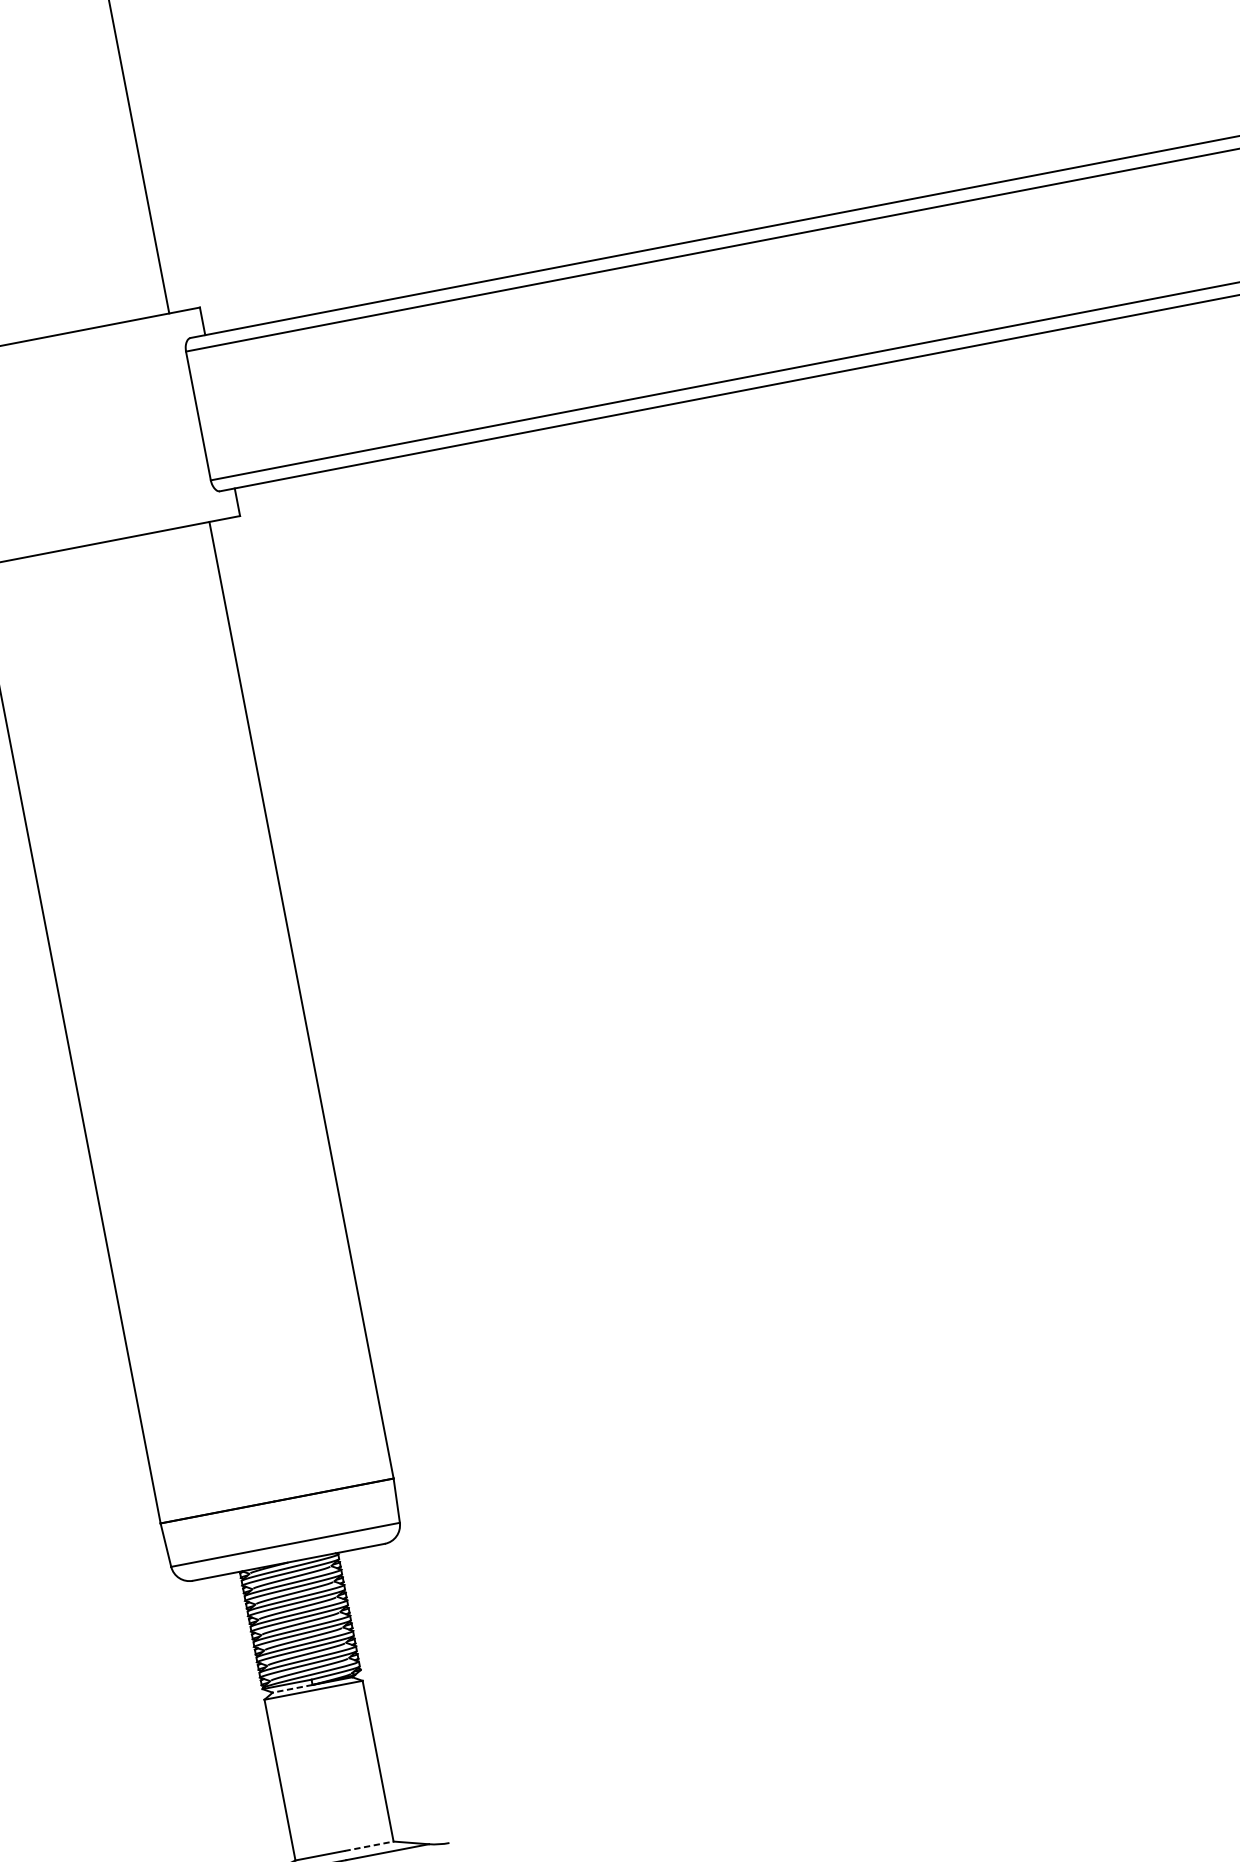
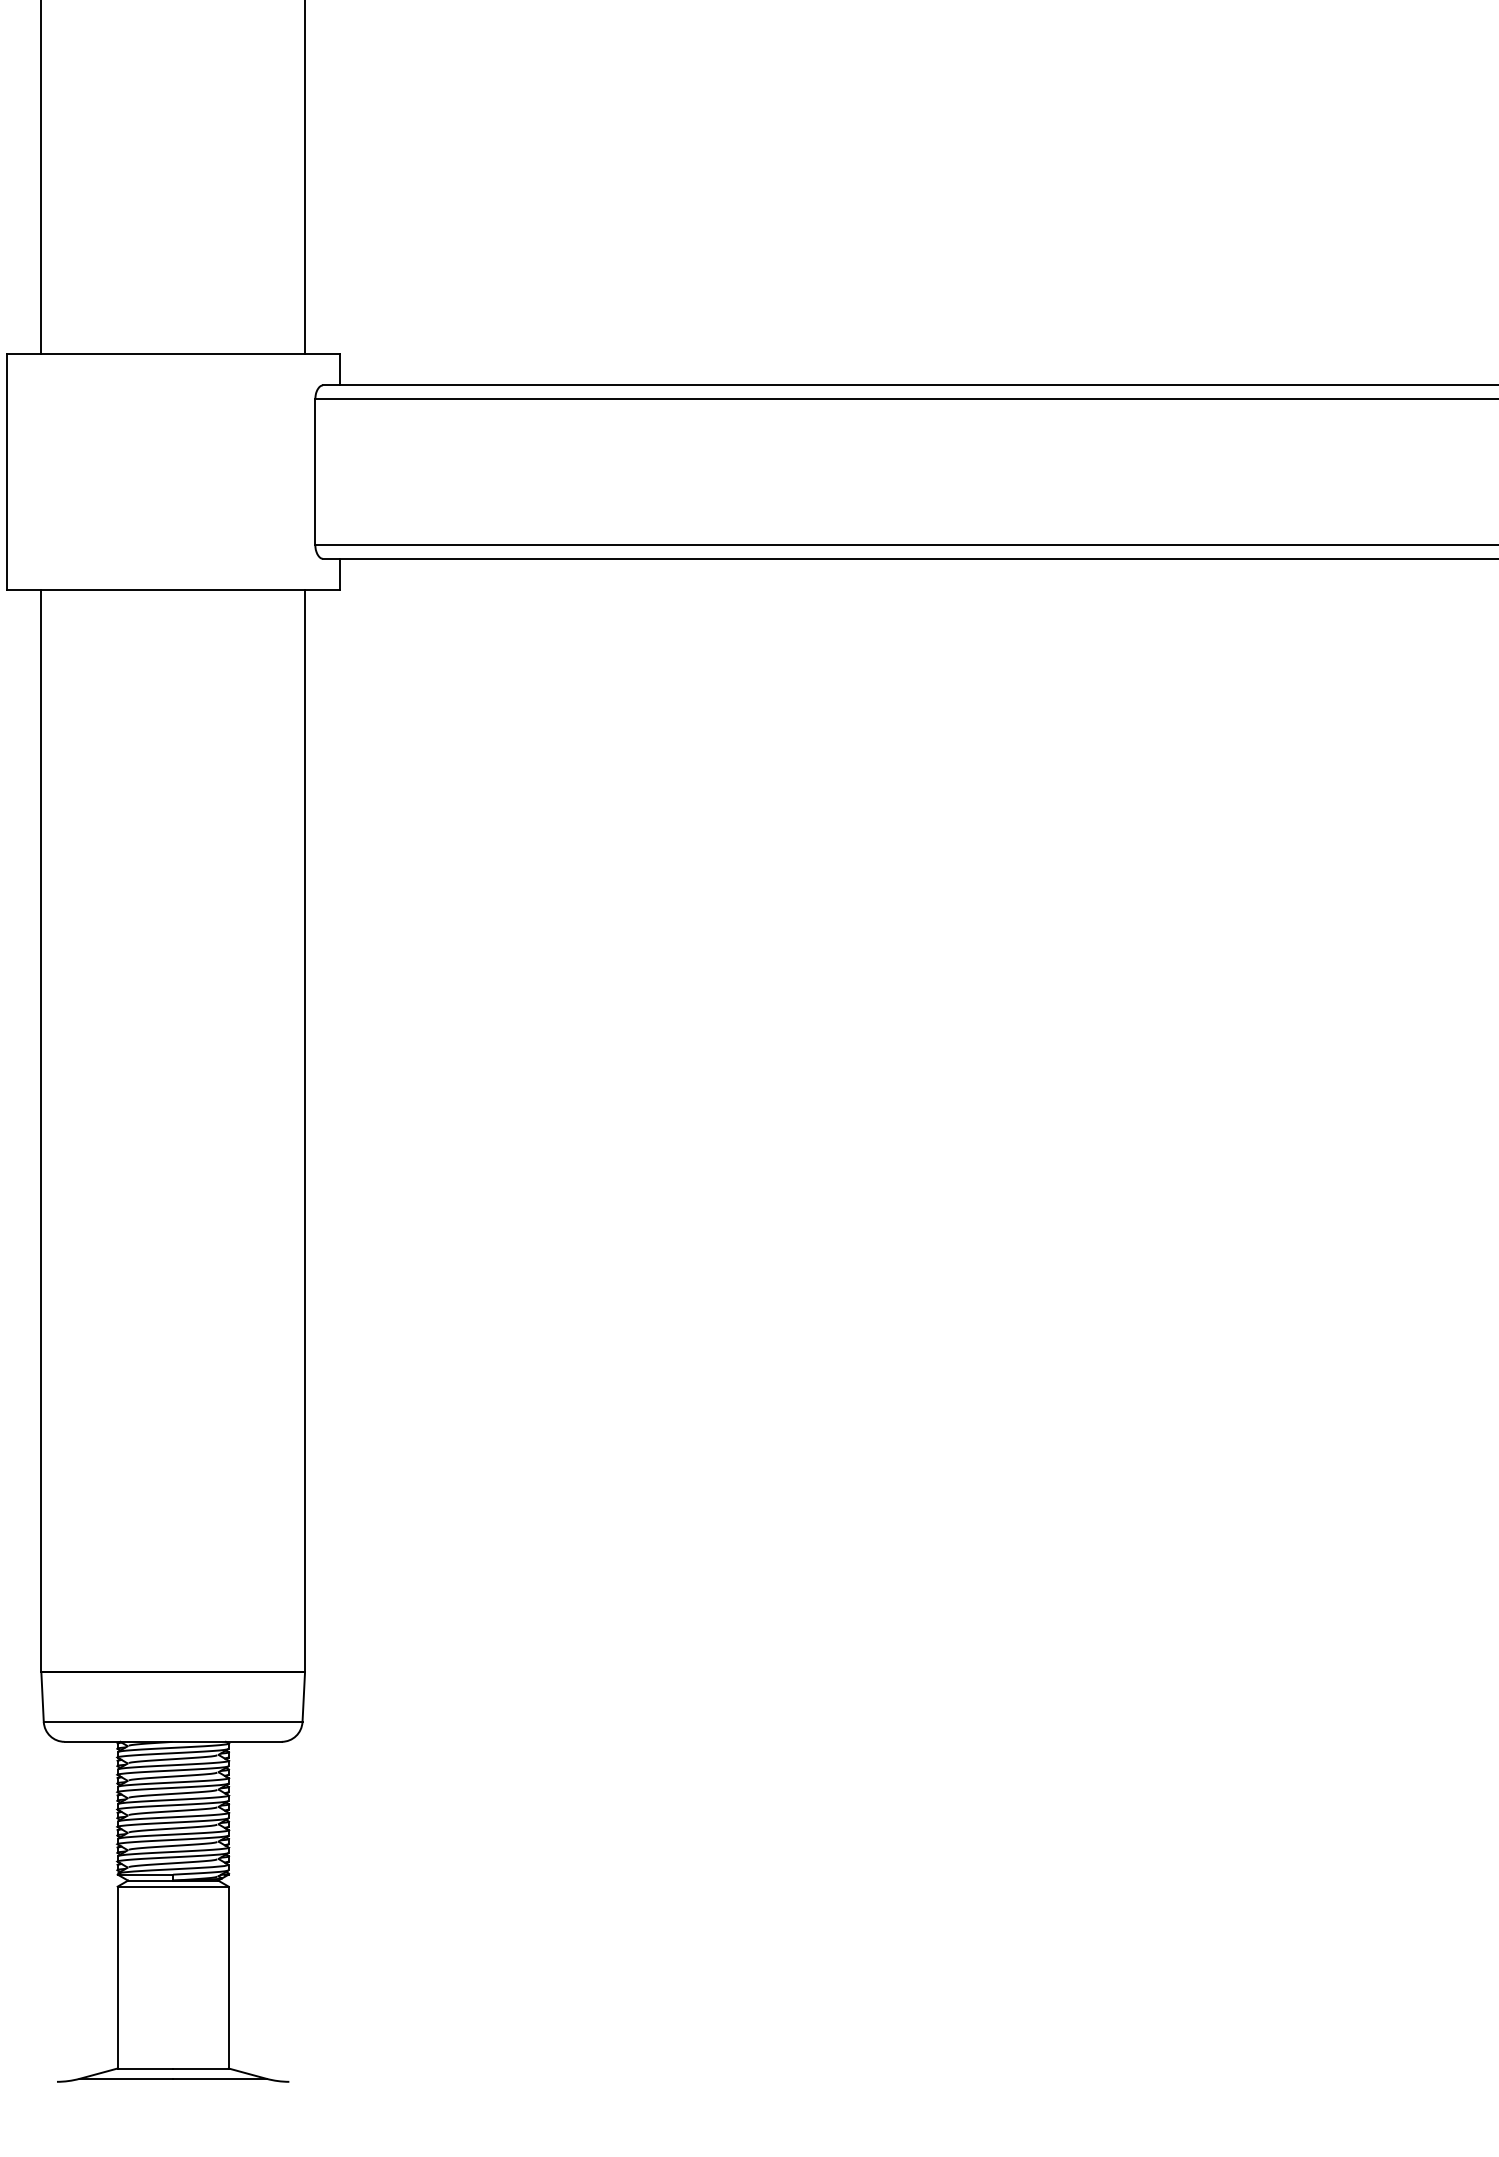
line: (292, 1688) -> (150, 1880), dashed -> solid
line: (368, 1846) -> (200, 2068), dashed -> solid

